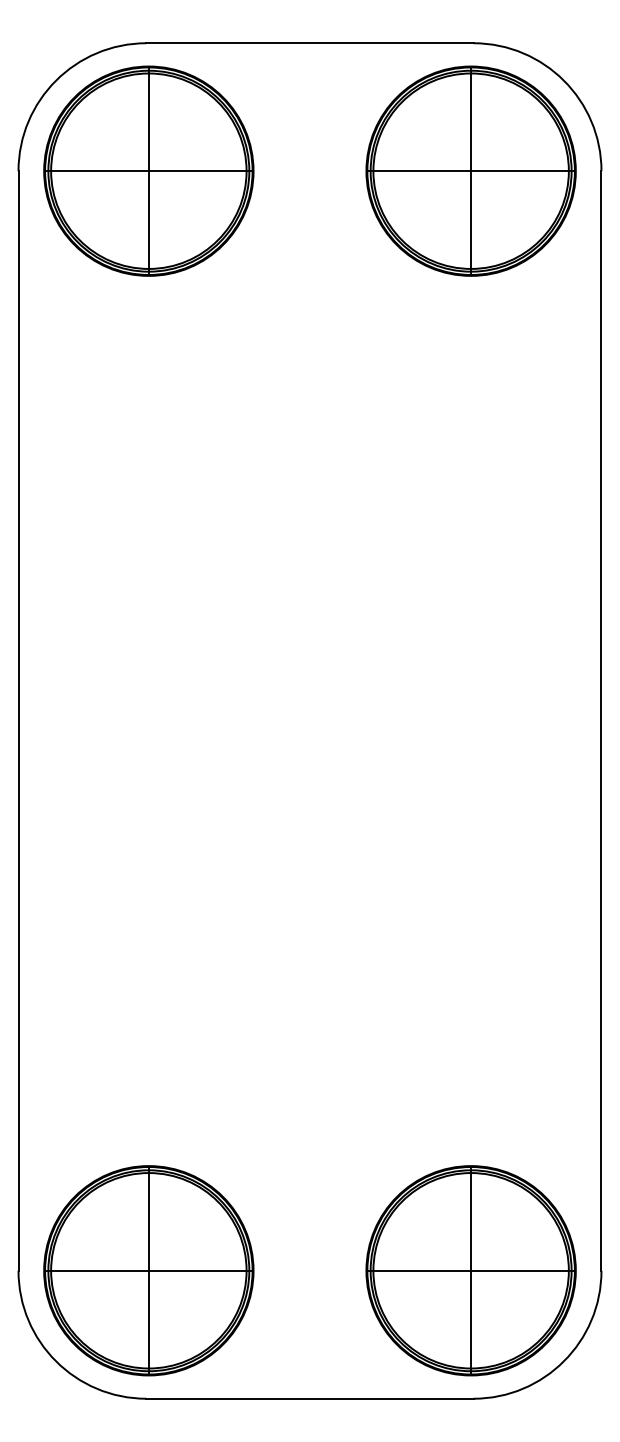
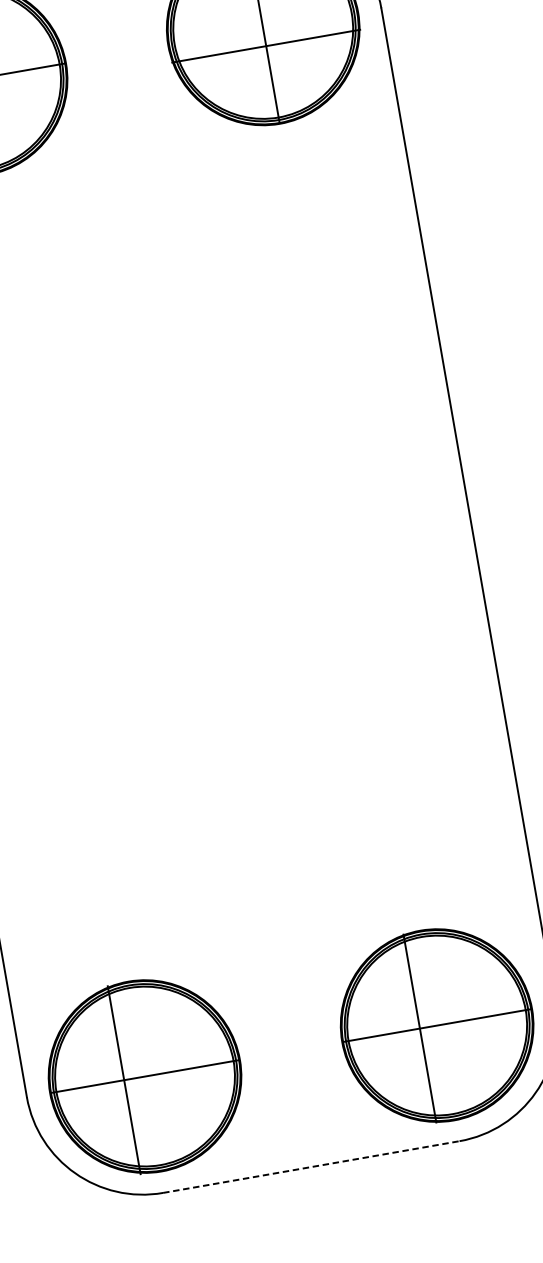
line: (470, 171) -> (265, 46), moved
line: (148, 1270) -> (123, 1080), moved
line: (471, 1270) -> (420, 1028), moved
line: (310, 1398) -> (311, 1166), solid -> dashed

